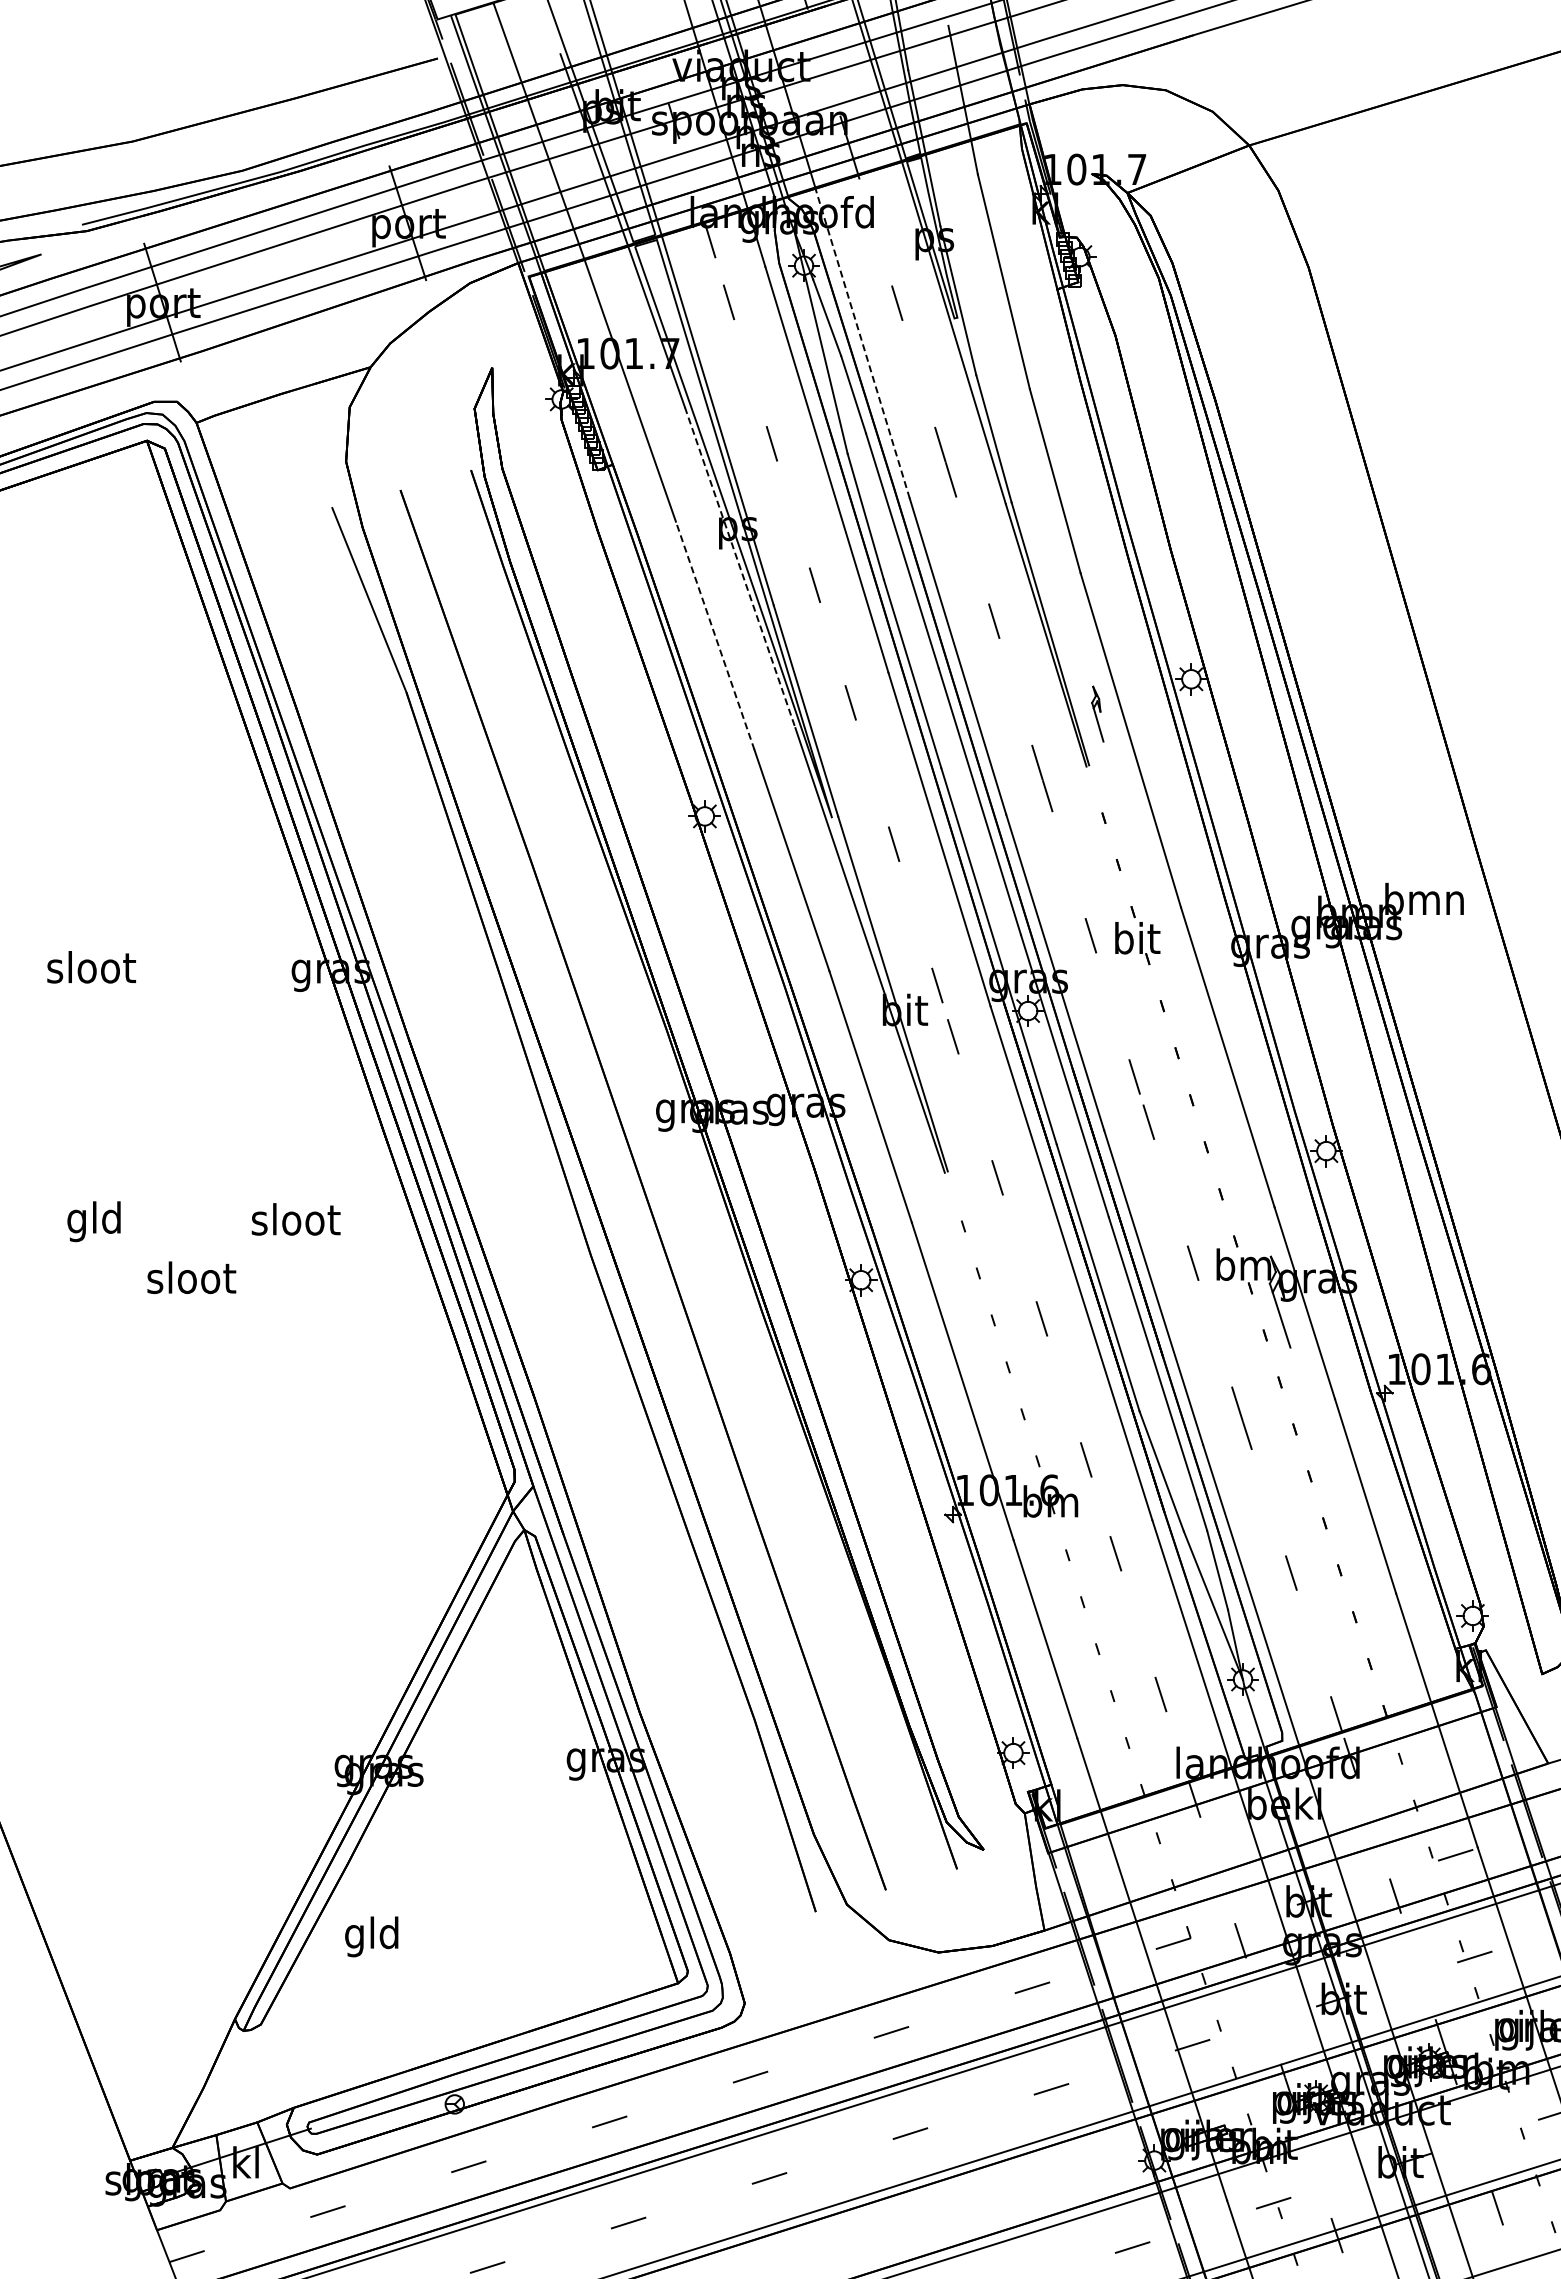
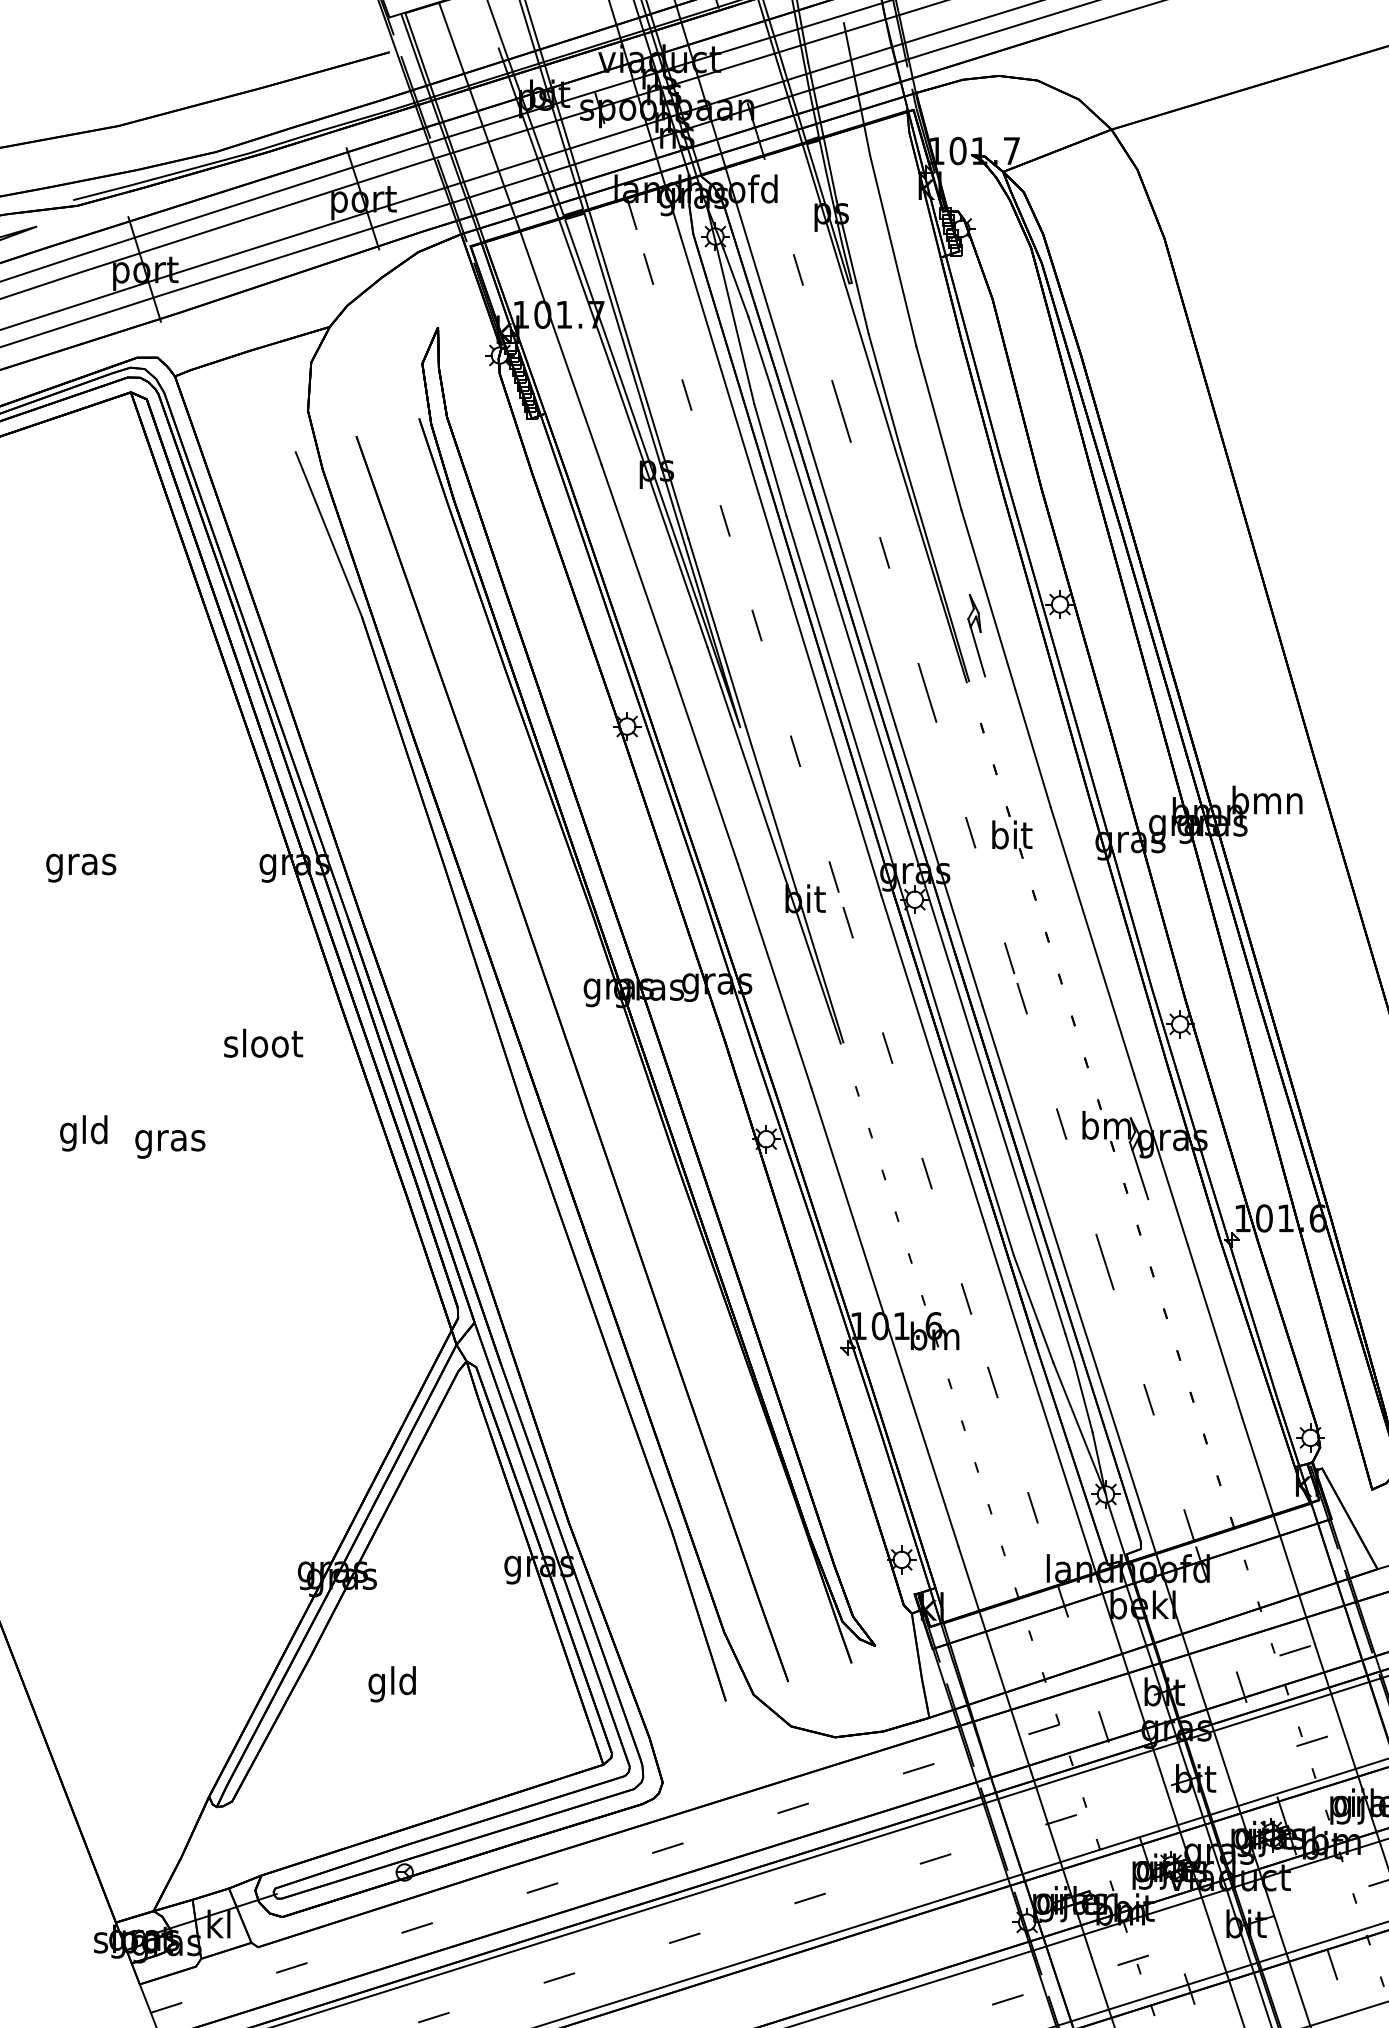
line: (862, 343) -> (767, 305), dashed -> solid
line: (740, 567) -> (658, 505), dashed -> solid
line: (715, 635) -> (636, 565), dashed -> solid
part: (1097, 713) -> (976, 634), size x1.67
text: (91, 971) -> (81, 864), sloot -> gras
text: (295, 1219) -> (262, 1043), moved
text: (93, 1221) -> (83, 1133), moved
text: (191, 1281) -> (170, 1140), sloot -> gras
text: (371, 1936) -> (392, 1683), moved

